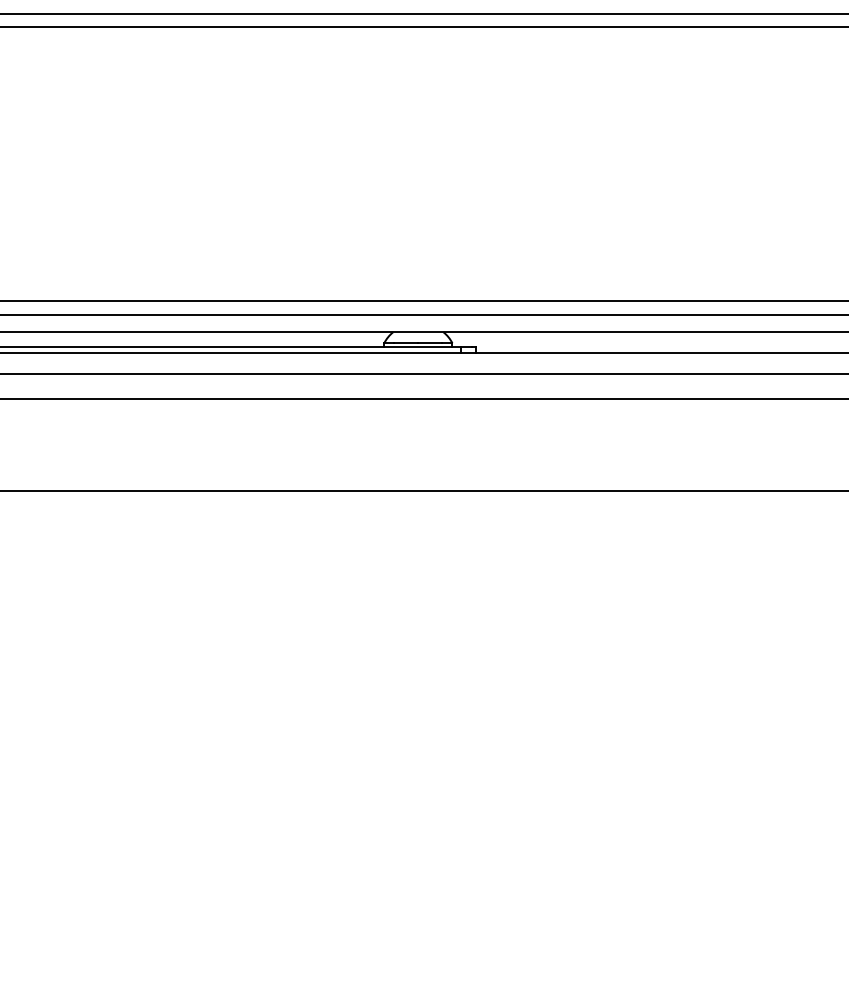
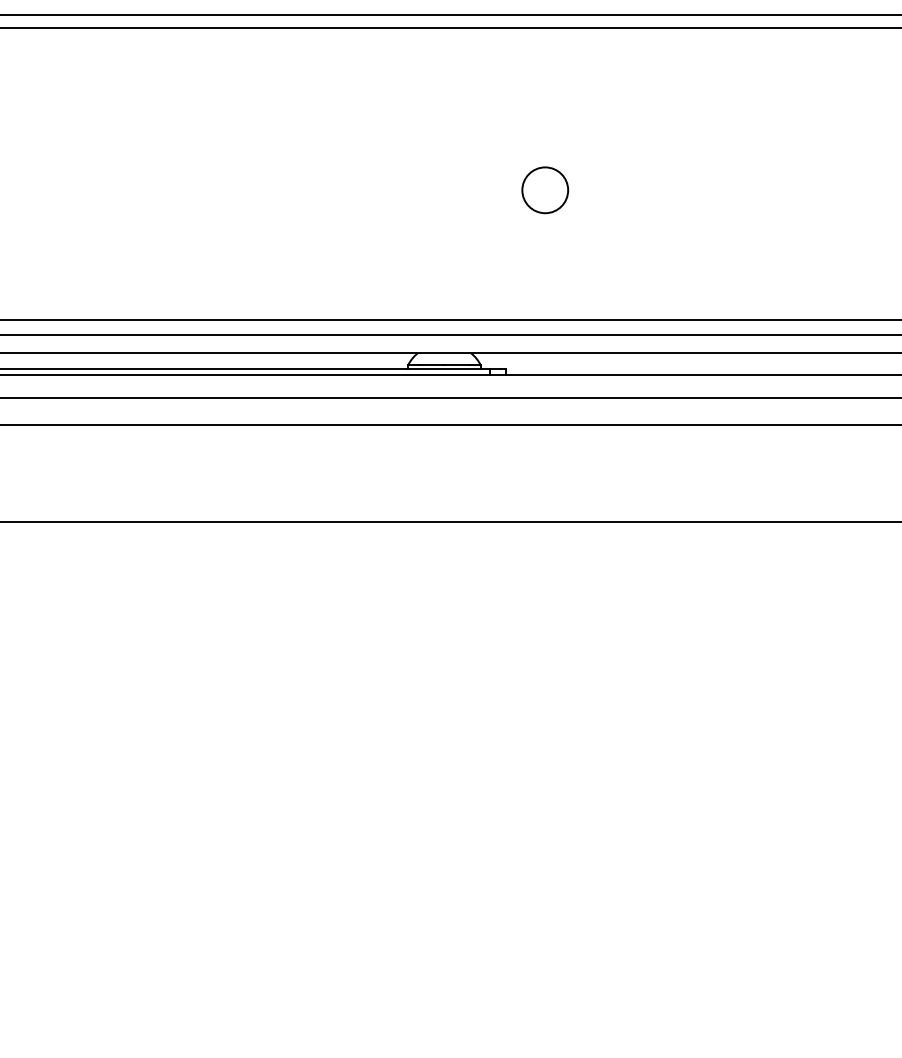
circle: (513, 179) -> (545, 190), added

